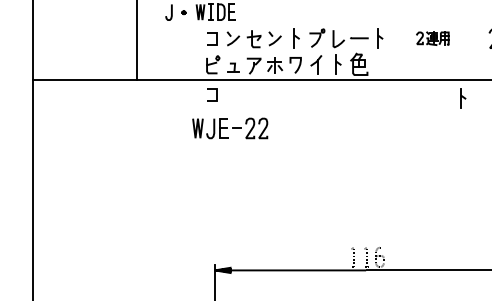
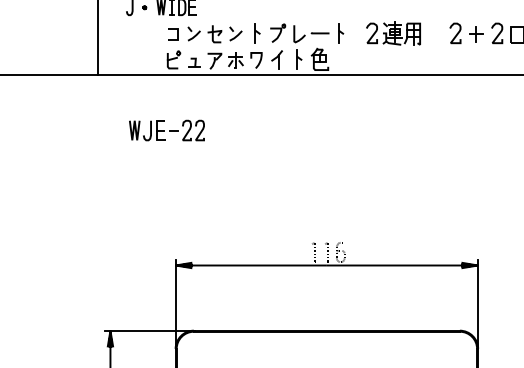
part: (432, 38) -> (393, 33), size x1.67
line: (216, 95) -> (177, 90), removed
part: (463, 98) -> (424, 93), removed
part: (229, 128) -> (166, 130), moved

